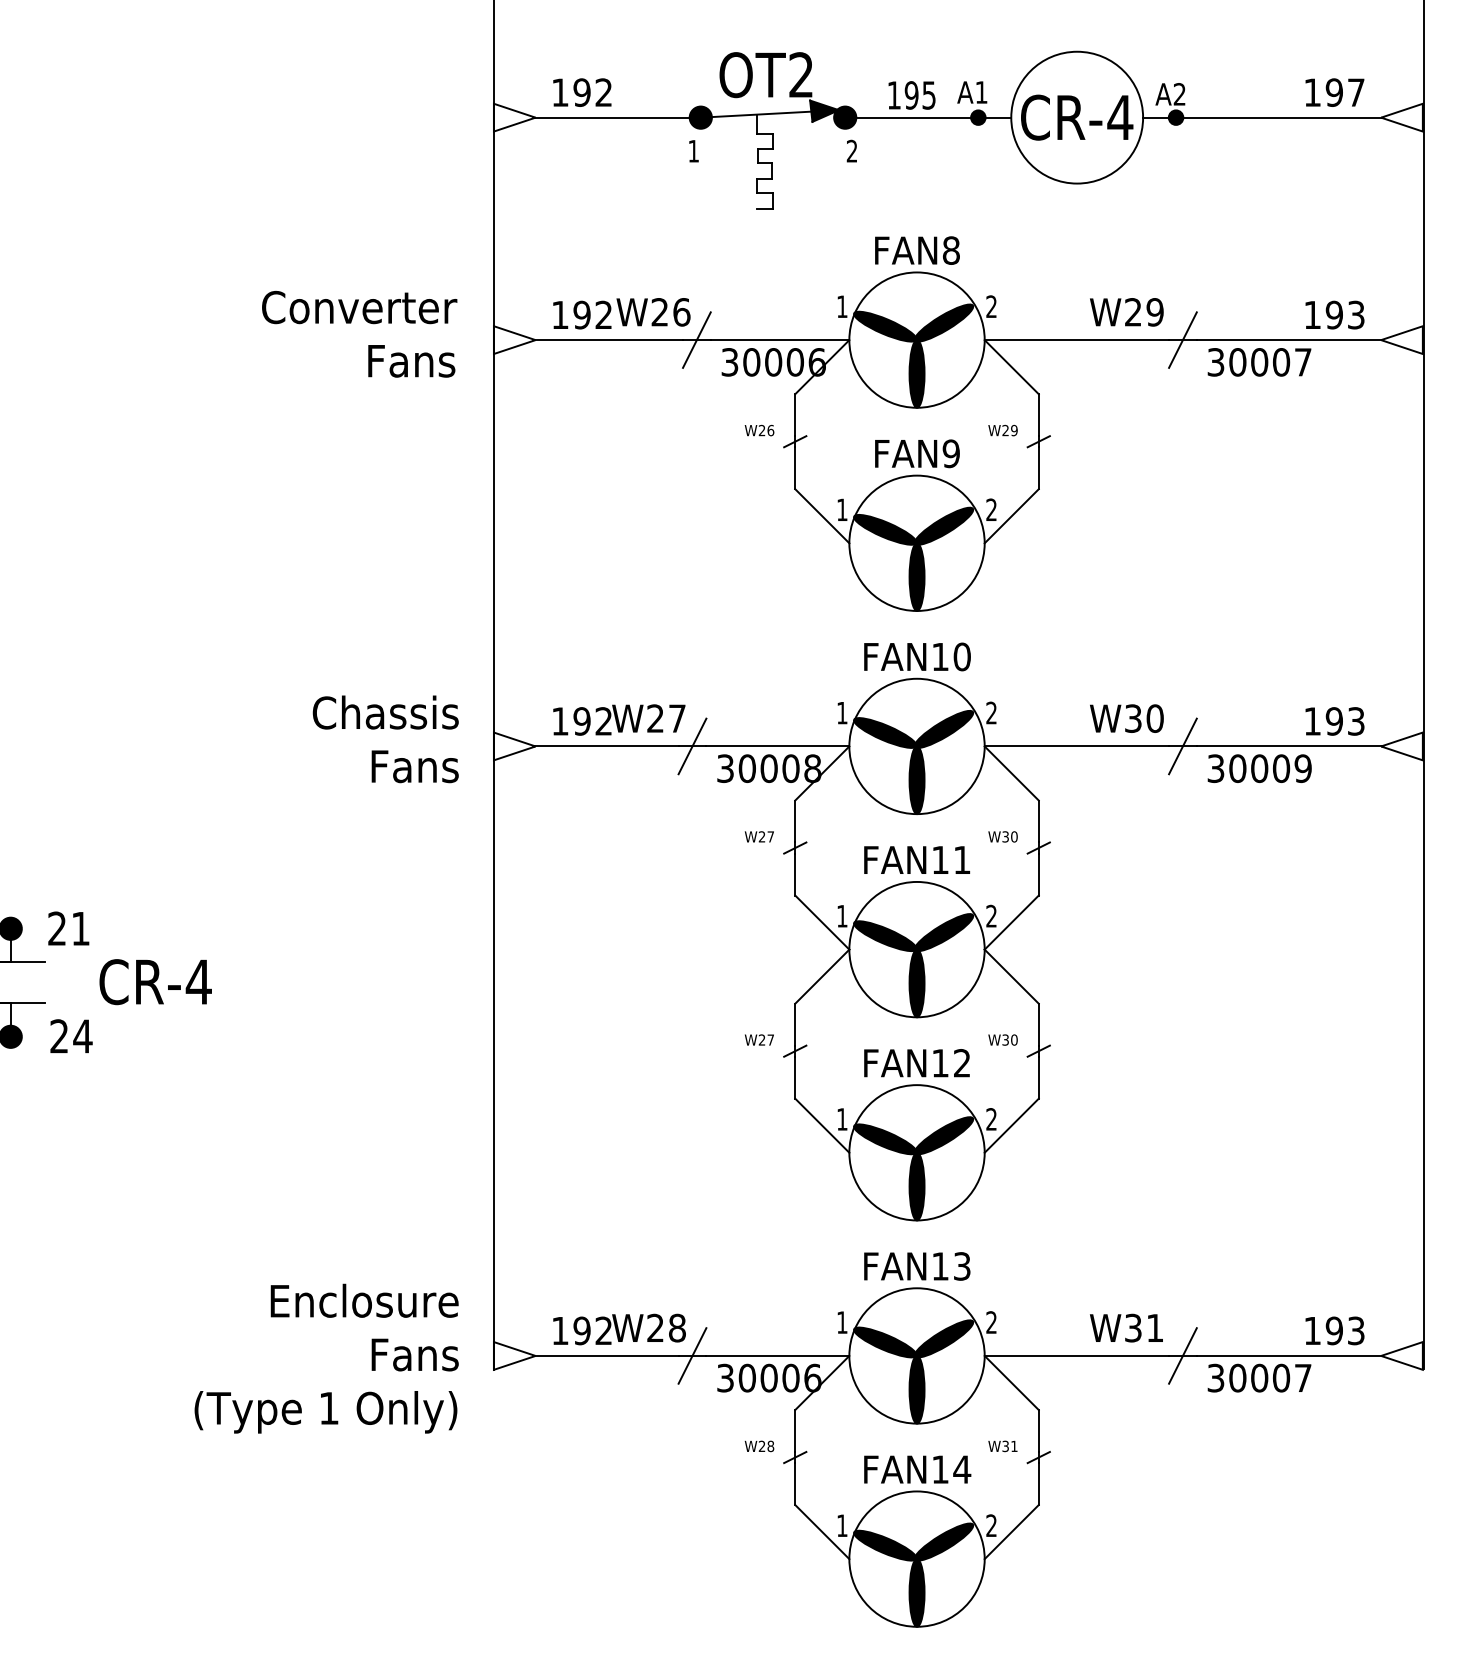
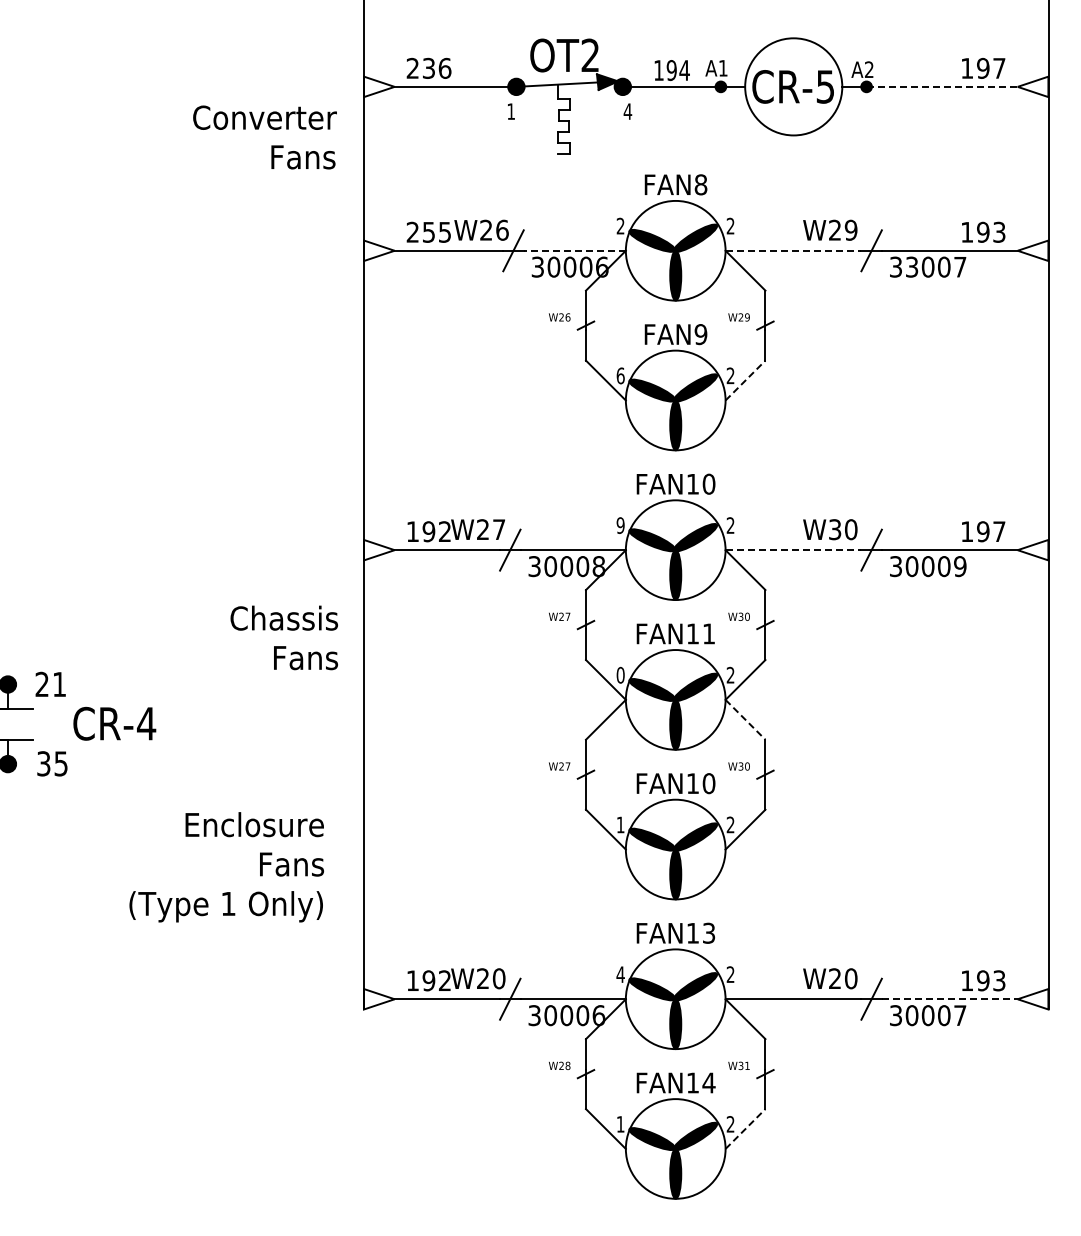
text: (581, 91) -> (428, 67), 192 -> 236
text: (928, 95) -> (684, 70), 195 -> 194
text: (1120, 117) -> (825, 86), CR-4 -> CR-5
line: (1279, 117) -> (942, 86), solid -> dashed
text: (851, 151) -> (627, 111), 2 -> 4
text: (842, 305) -> (620, 225), 1 -> 2
text: (581, 313) -> (428, 231), 192 -> 255
text: (358, 334) -> (264, 137), moved
line: (779, 339) -> (574, 250), solid -> dashed
line: (1076, 339) -> (793, 250), solid -> dashed
text: (1237, 361) -> (911, 266), 30007 -> 33007
text: (842, 509) -> (620, 375), 1 -> 6
line: (1011, 516) -> (745, 380), solid -> dashed
text: (842, 712) -> (620, 525), 1 -> 9
text: (1356, 721) -> (999, 531), 193 -> 197
text: (386, 738) -> (284, 637), moved
line: (1076, 746) -> (793, 550), solid -> dashed
text: (842, 915) -> (620, 674), 1 -> 0
line: (1011, 977) -> (745, 720), solid -> dashed
text: (71, 1035) -> (52, 763), 24 -> 35
text: (961, 1063) -> (708, 783), FAN12 -> FAN10
text: (842, 1322) -> (620, 974), 1 -> 4
text: (676, 1327) -> (498, 978), W28 -> W20
text: (1144, 1327) -> (843, 978), W31 -> W20
line: (1288, 1356) -> (949, 999), solid -> dashed
text: (326, 1358) -> (226, 867), moved
line: (1011, 1531) -> (745, 1128), solid -> dashed

